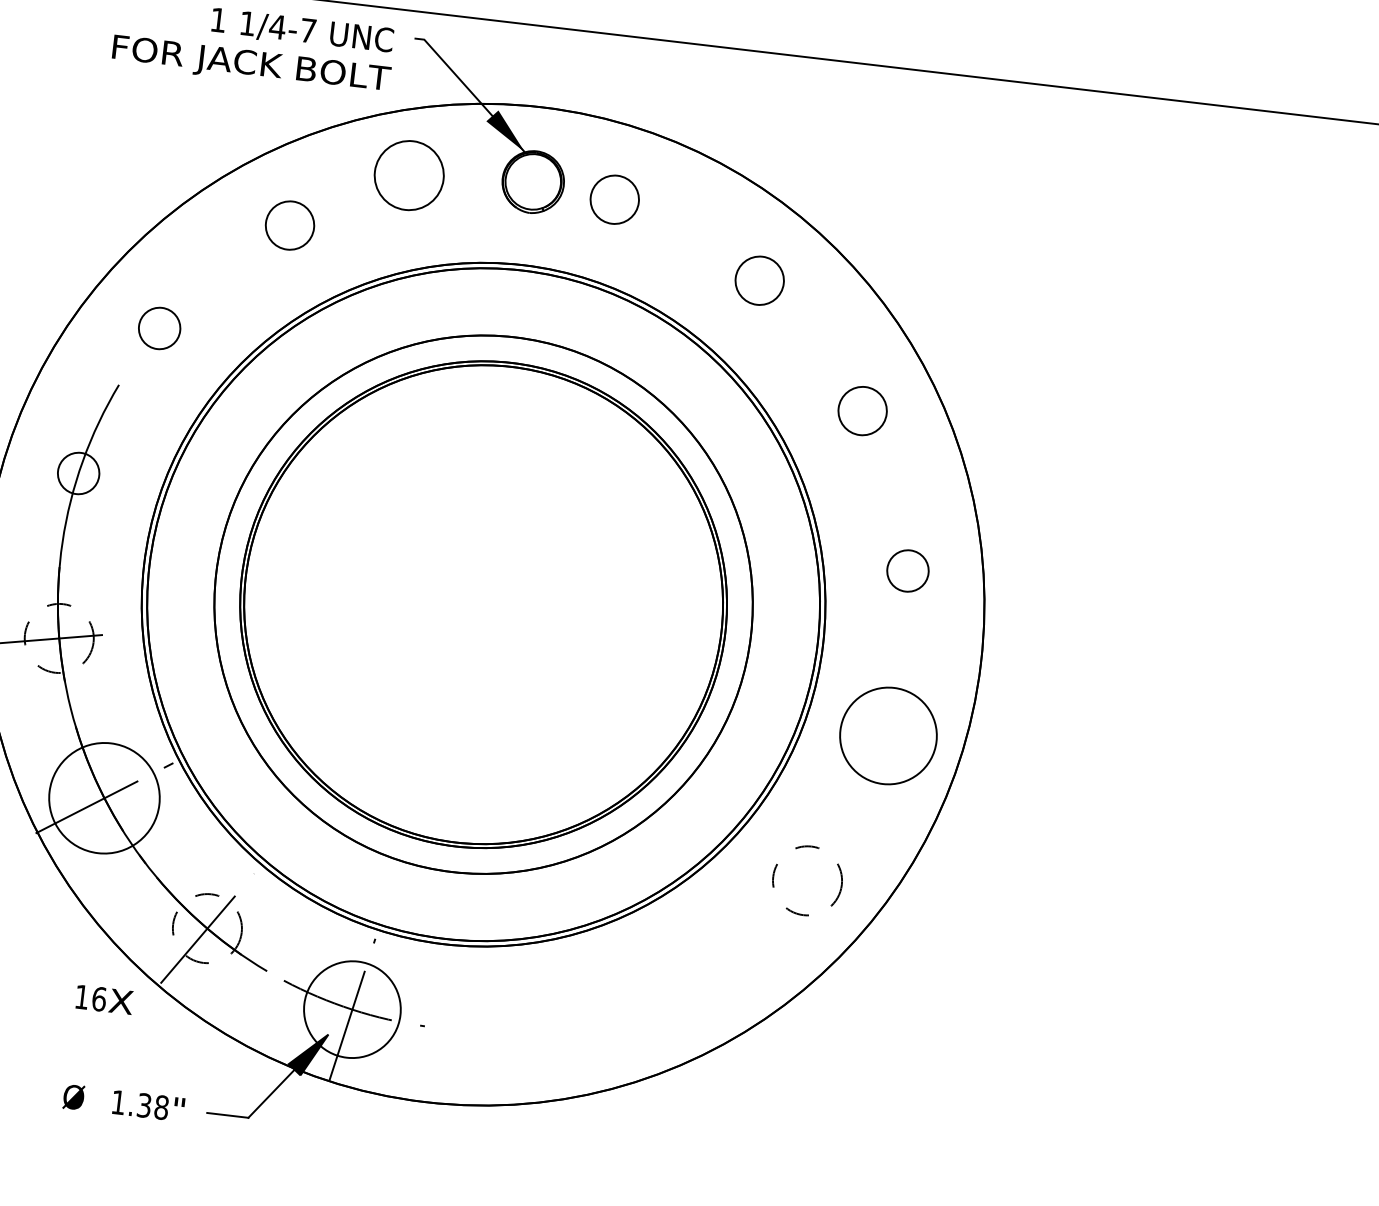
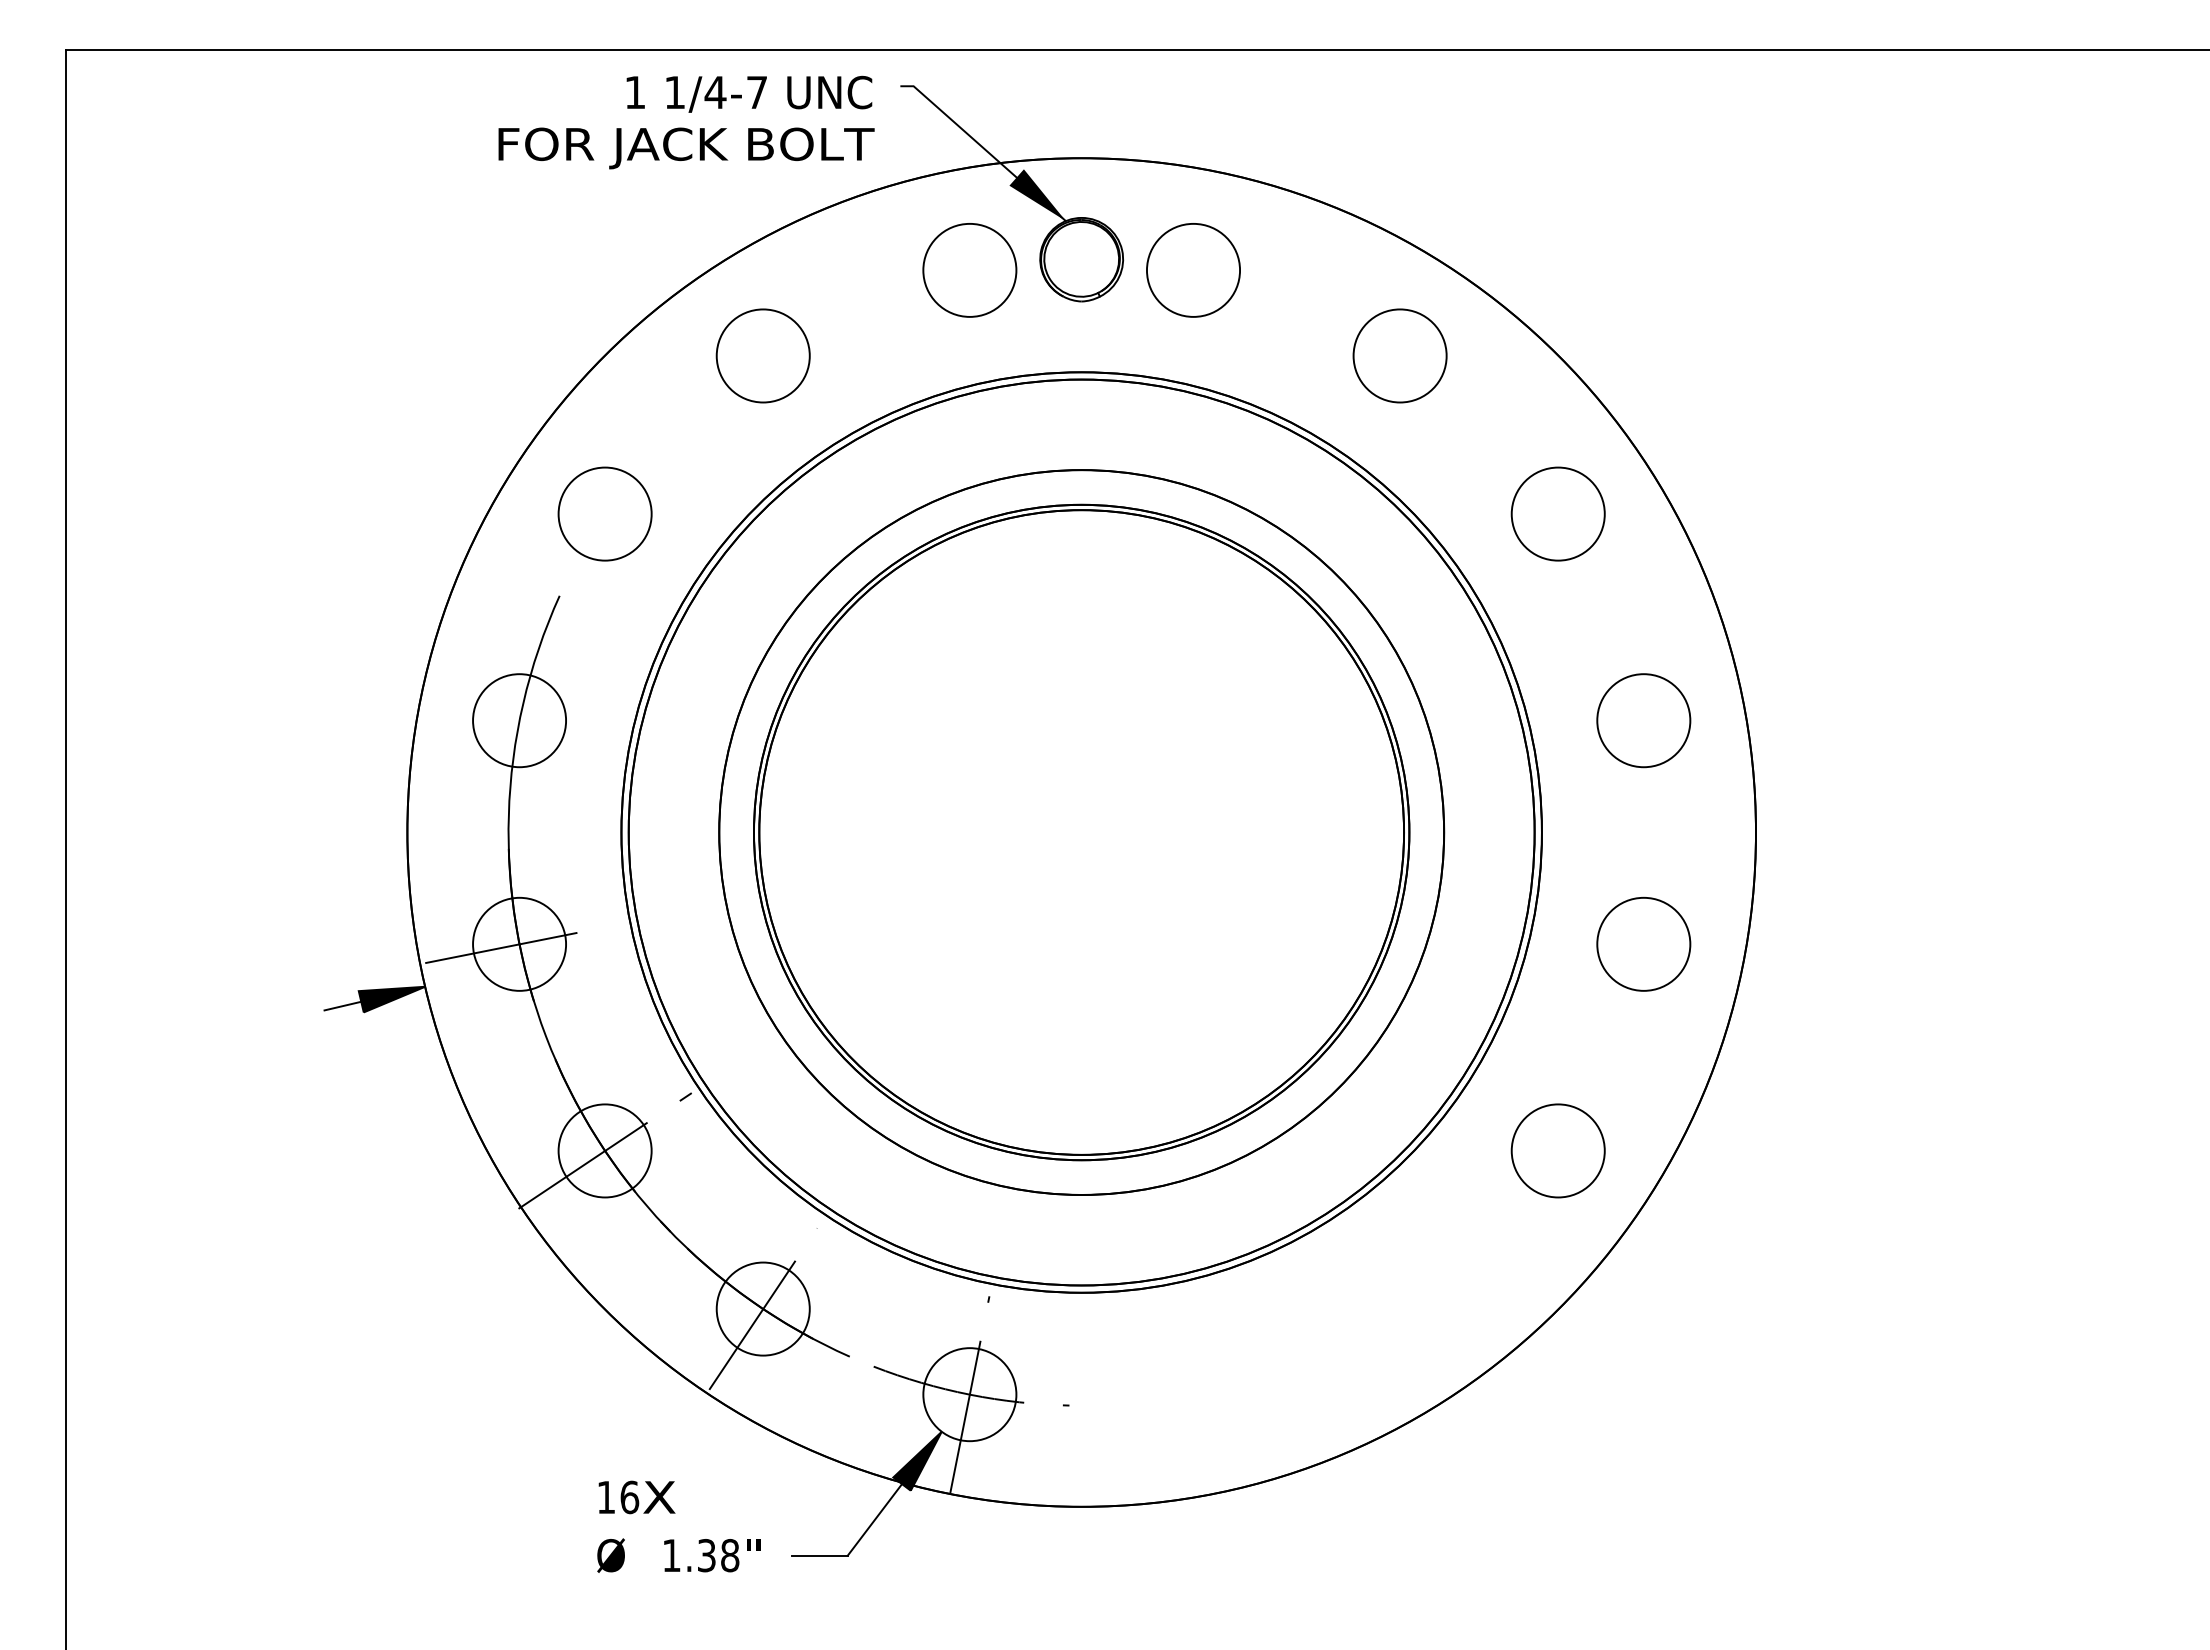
circle: (408, 175) -> (969, 270), moved
circle: (614, 199) -> (1193, 270), size x1.43
circle: (289, 225) -> (762, 355), size x1.43
circle: (759, 280) -> (1399, 355), size x1.43
circle: (159, 328) -> (604, 513), size x1.67
circle: (862, 410) -> (1557, 513), size x1.43
circle: (78, 473) -> (519, 720), size x1.67
circle: (907, 570) -> (1643, 720), size x1.67
circle: (59, 637) -> (519, 943), dashed -> solid
circle: (888, 735) -> (1643, 943), size x0.71
circle: (104, 797) -> (604, 1150), size x0.62
circle: (807, 880) -> (1557, 1150), dashed -> solid
circle: (206, 928) -> (762, 1308), dashed -> solid
text: (104, 999) -> (636, 1497), moved
circle: (352, 1009) -> (969, 1394), size x0.71

